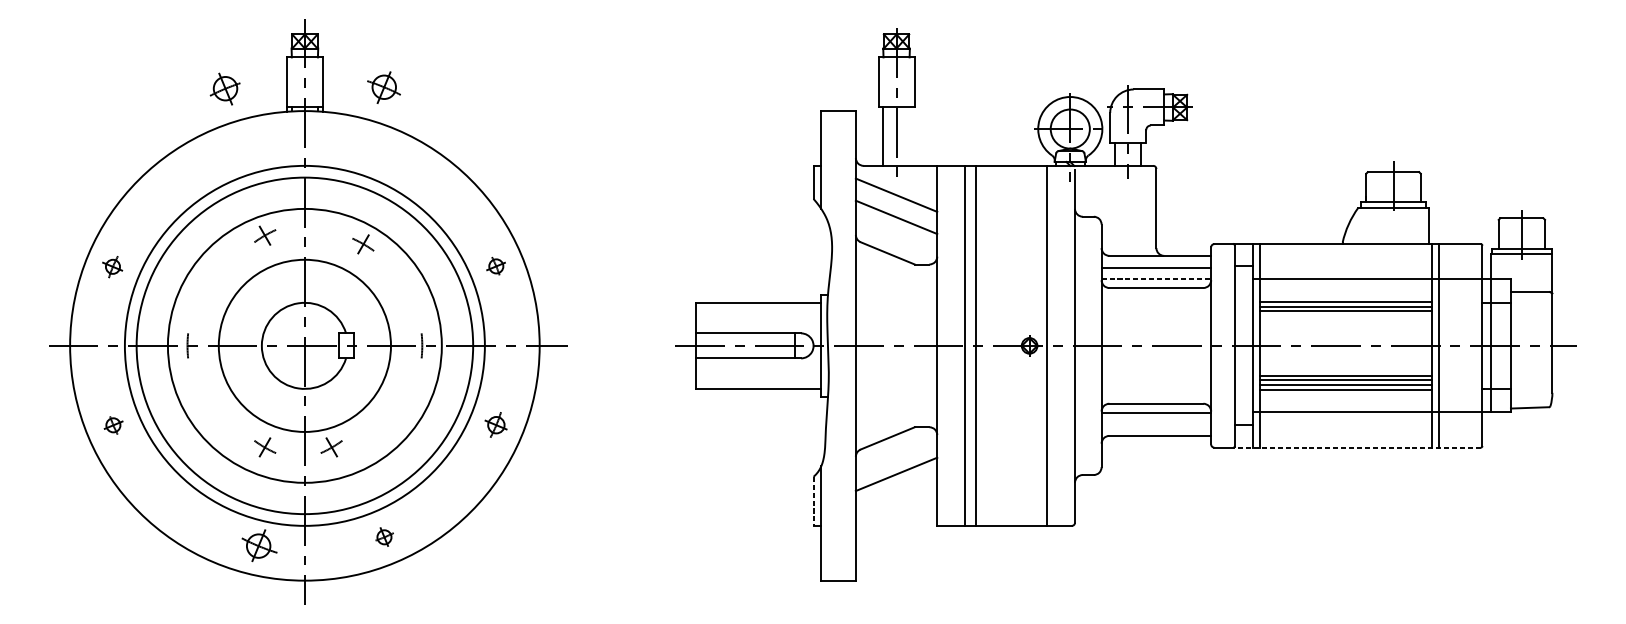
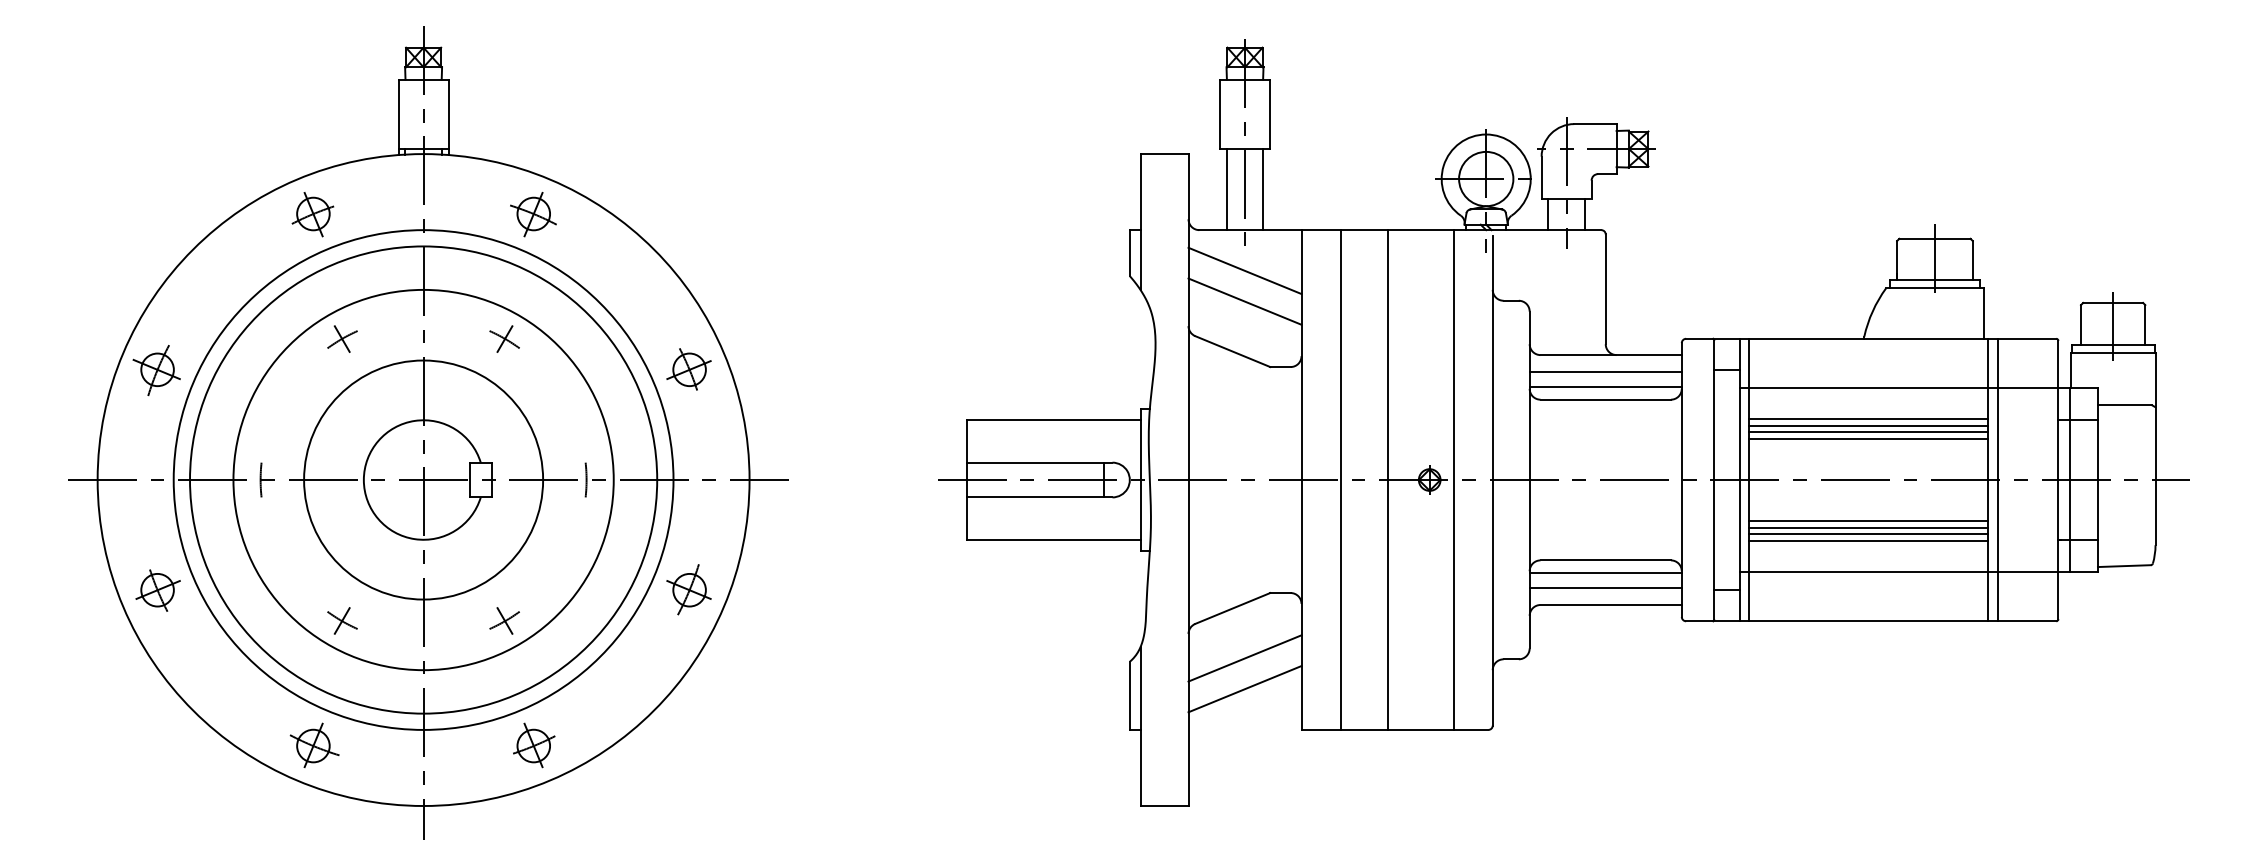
part: (384, 87) -> (533, 214), moved
part: (224, 89) -> (312, 214), moved
line: (909, 136) -> (1263, 189), added
part: (265, 235) -> (342, 338), moved
part: (112, 266) -> (156, 370), size x1.67
part: (495, 266) -> (688, 369), size x1.67
line: (1156, 279) -> (1606, 387), dashed -> solid
line: (1345, 315) -> (1868, 438), added
line: (976, 345) -> (1388, 479), moved
part: (495, 424) -> (688, 589), size x1.43
line: (1156, 424) -> (1605, 588), added
part: (113, 425) -> (157, 590), size x1.67
part: (265, 447) -> (342, 620), moved
part: (331, 447) -> (504, 620), moved
line: (1357, 447) -> (1885, 621), dashed -> solid
line: (896, 496) -> (1244, 689), added
line: (813, 501) -> (1129, 696), dashed -> solid
part: (384, 537) -> (534, 745), size x1.67
part: (259, 545) -> (314, 744), moved

